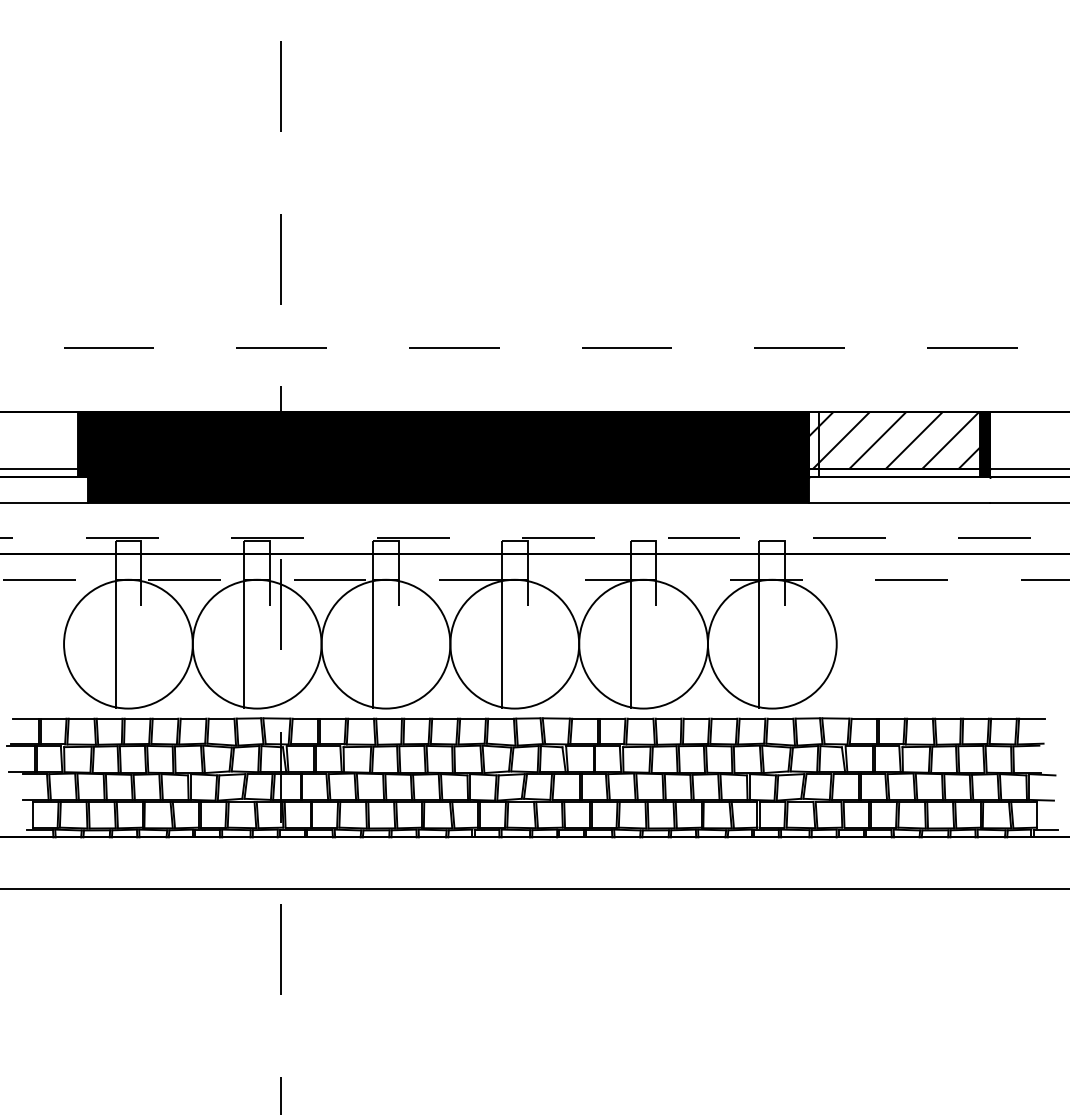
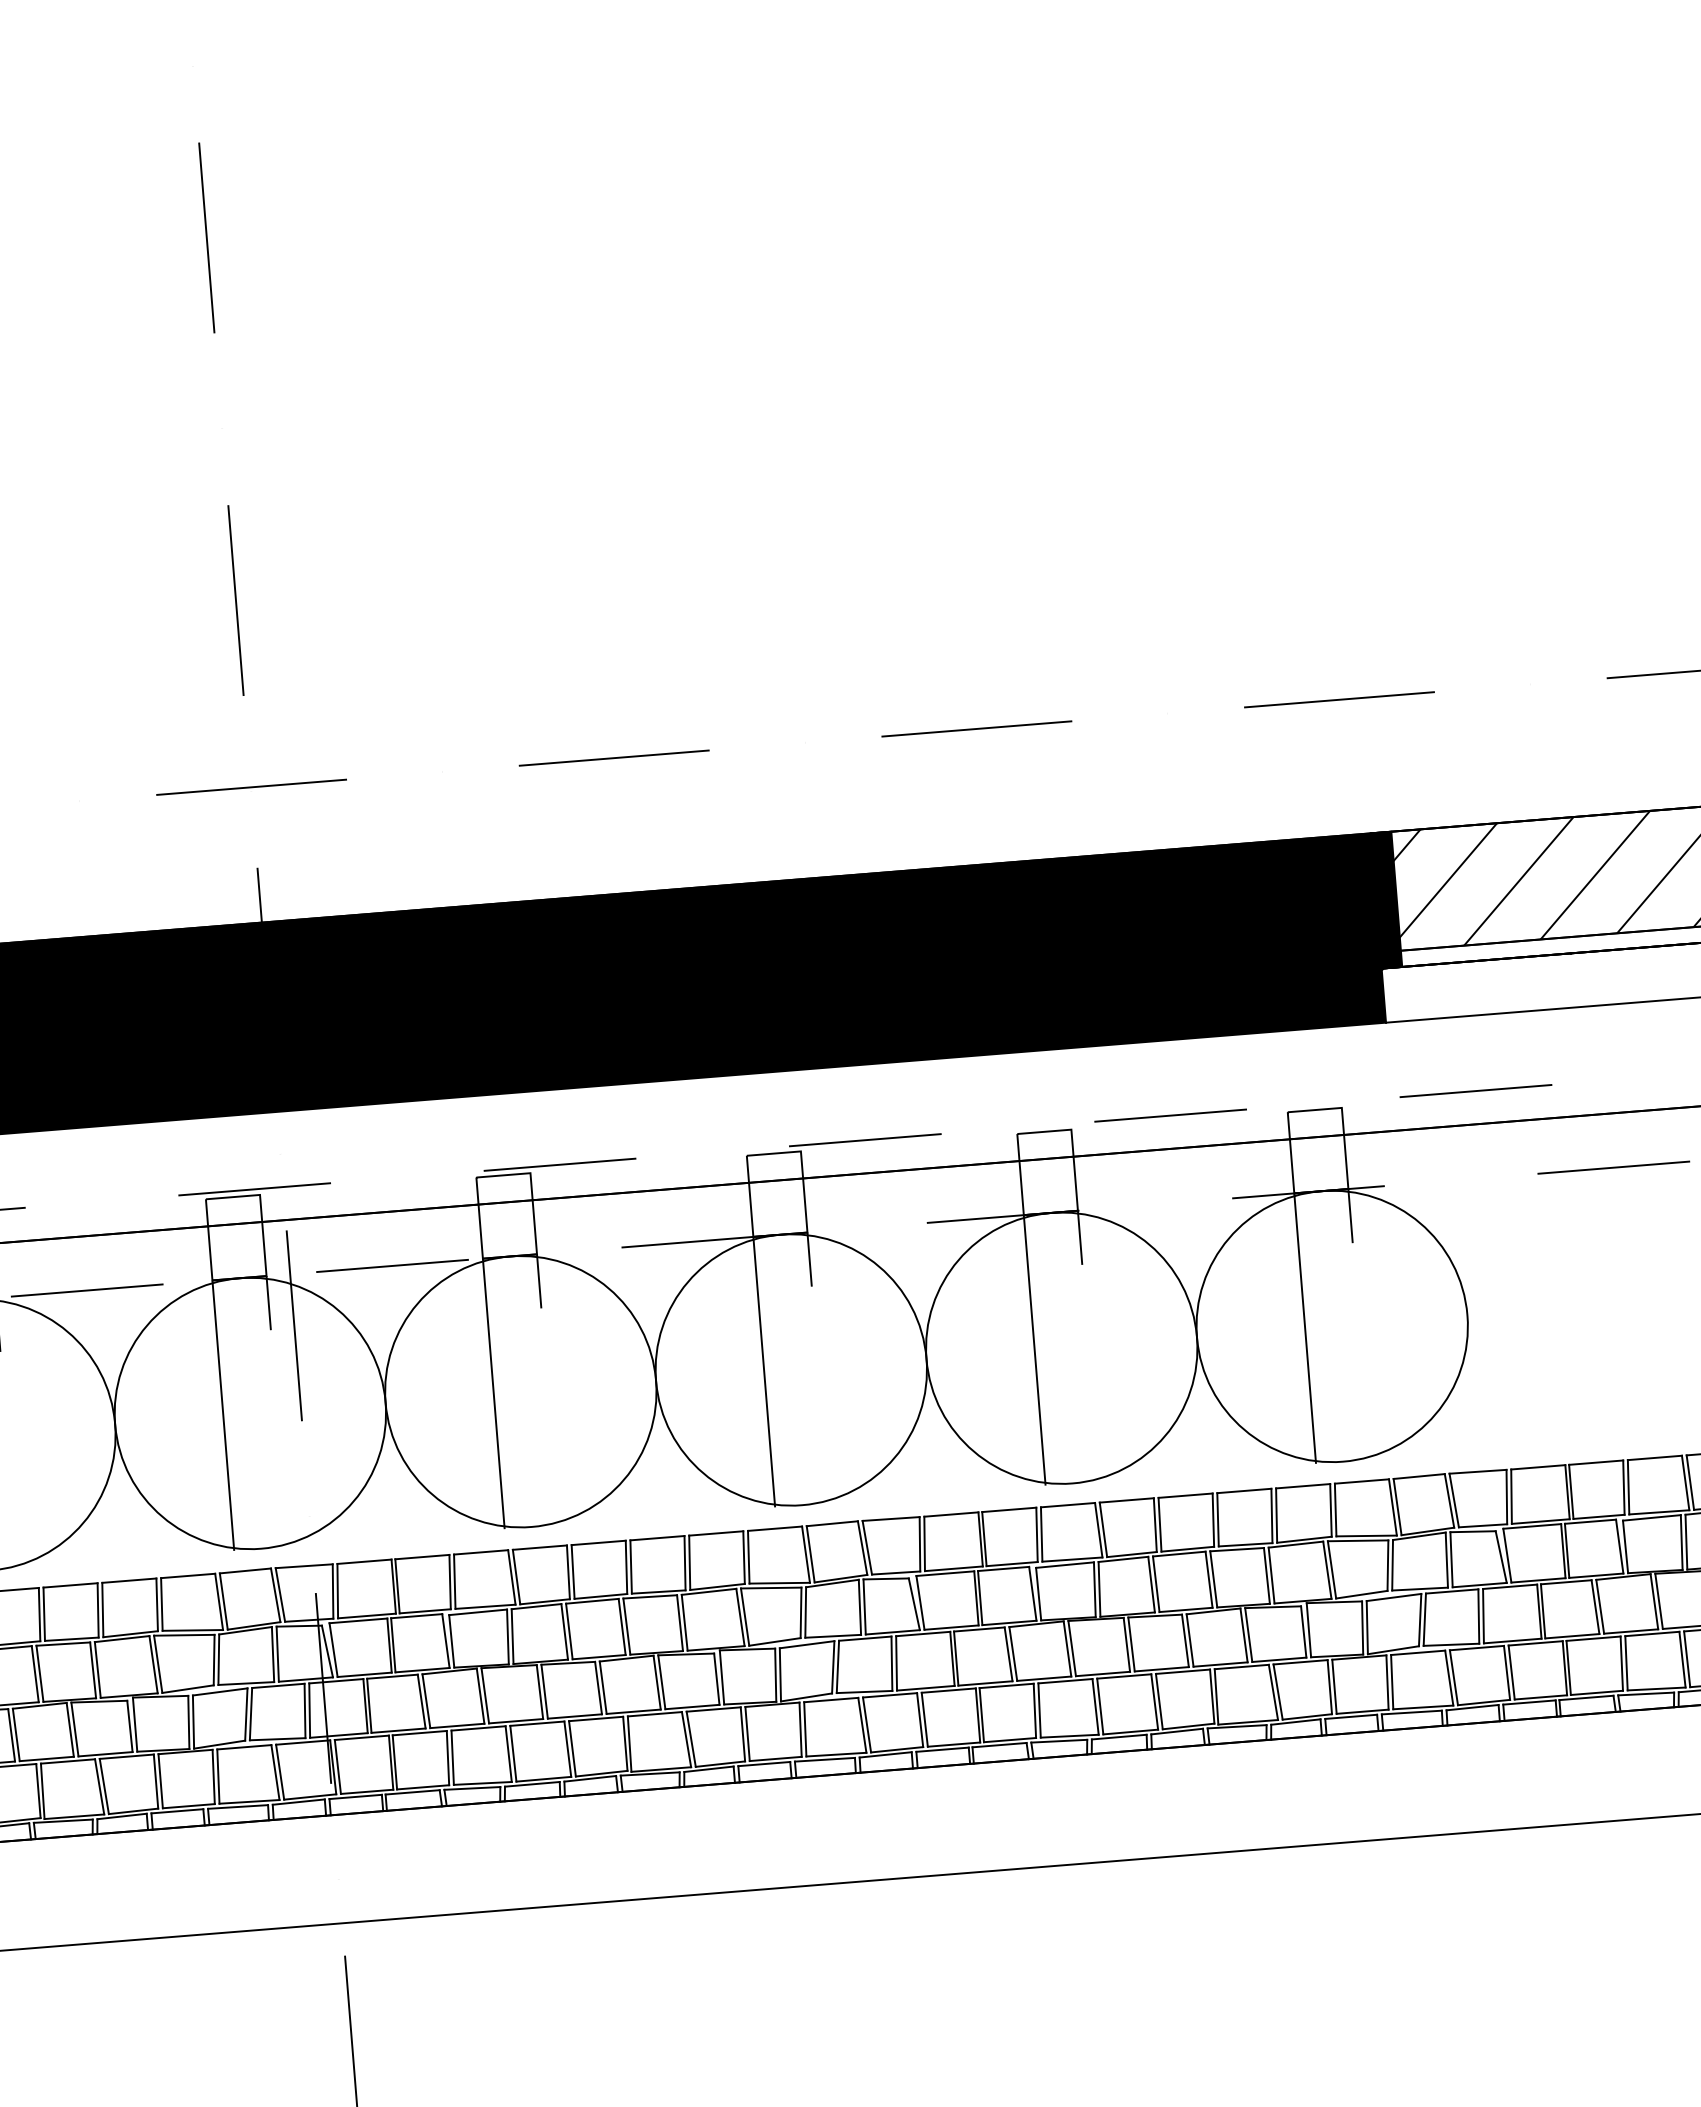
fill: (814, 444) -> (1386, 899), added

